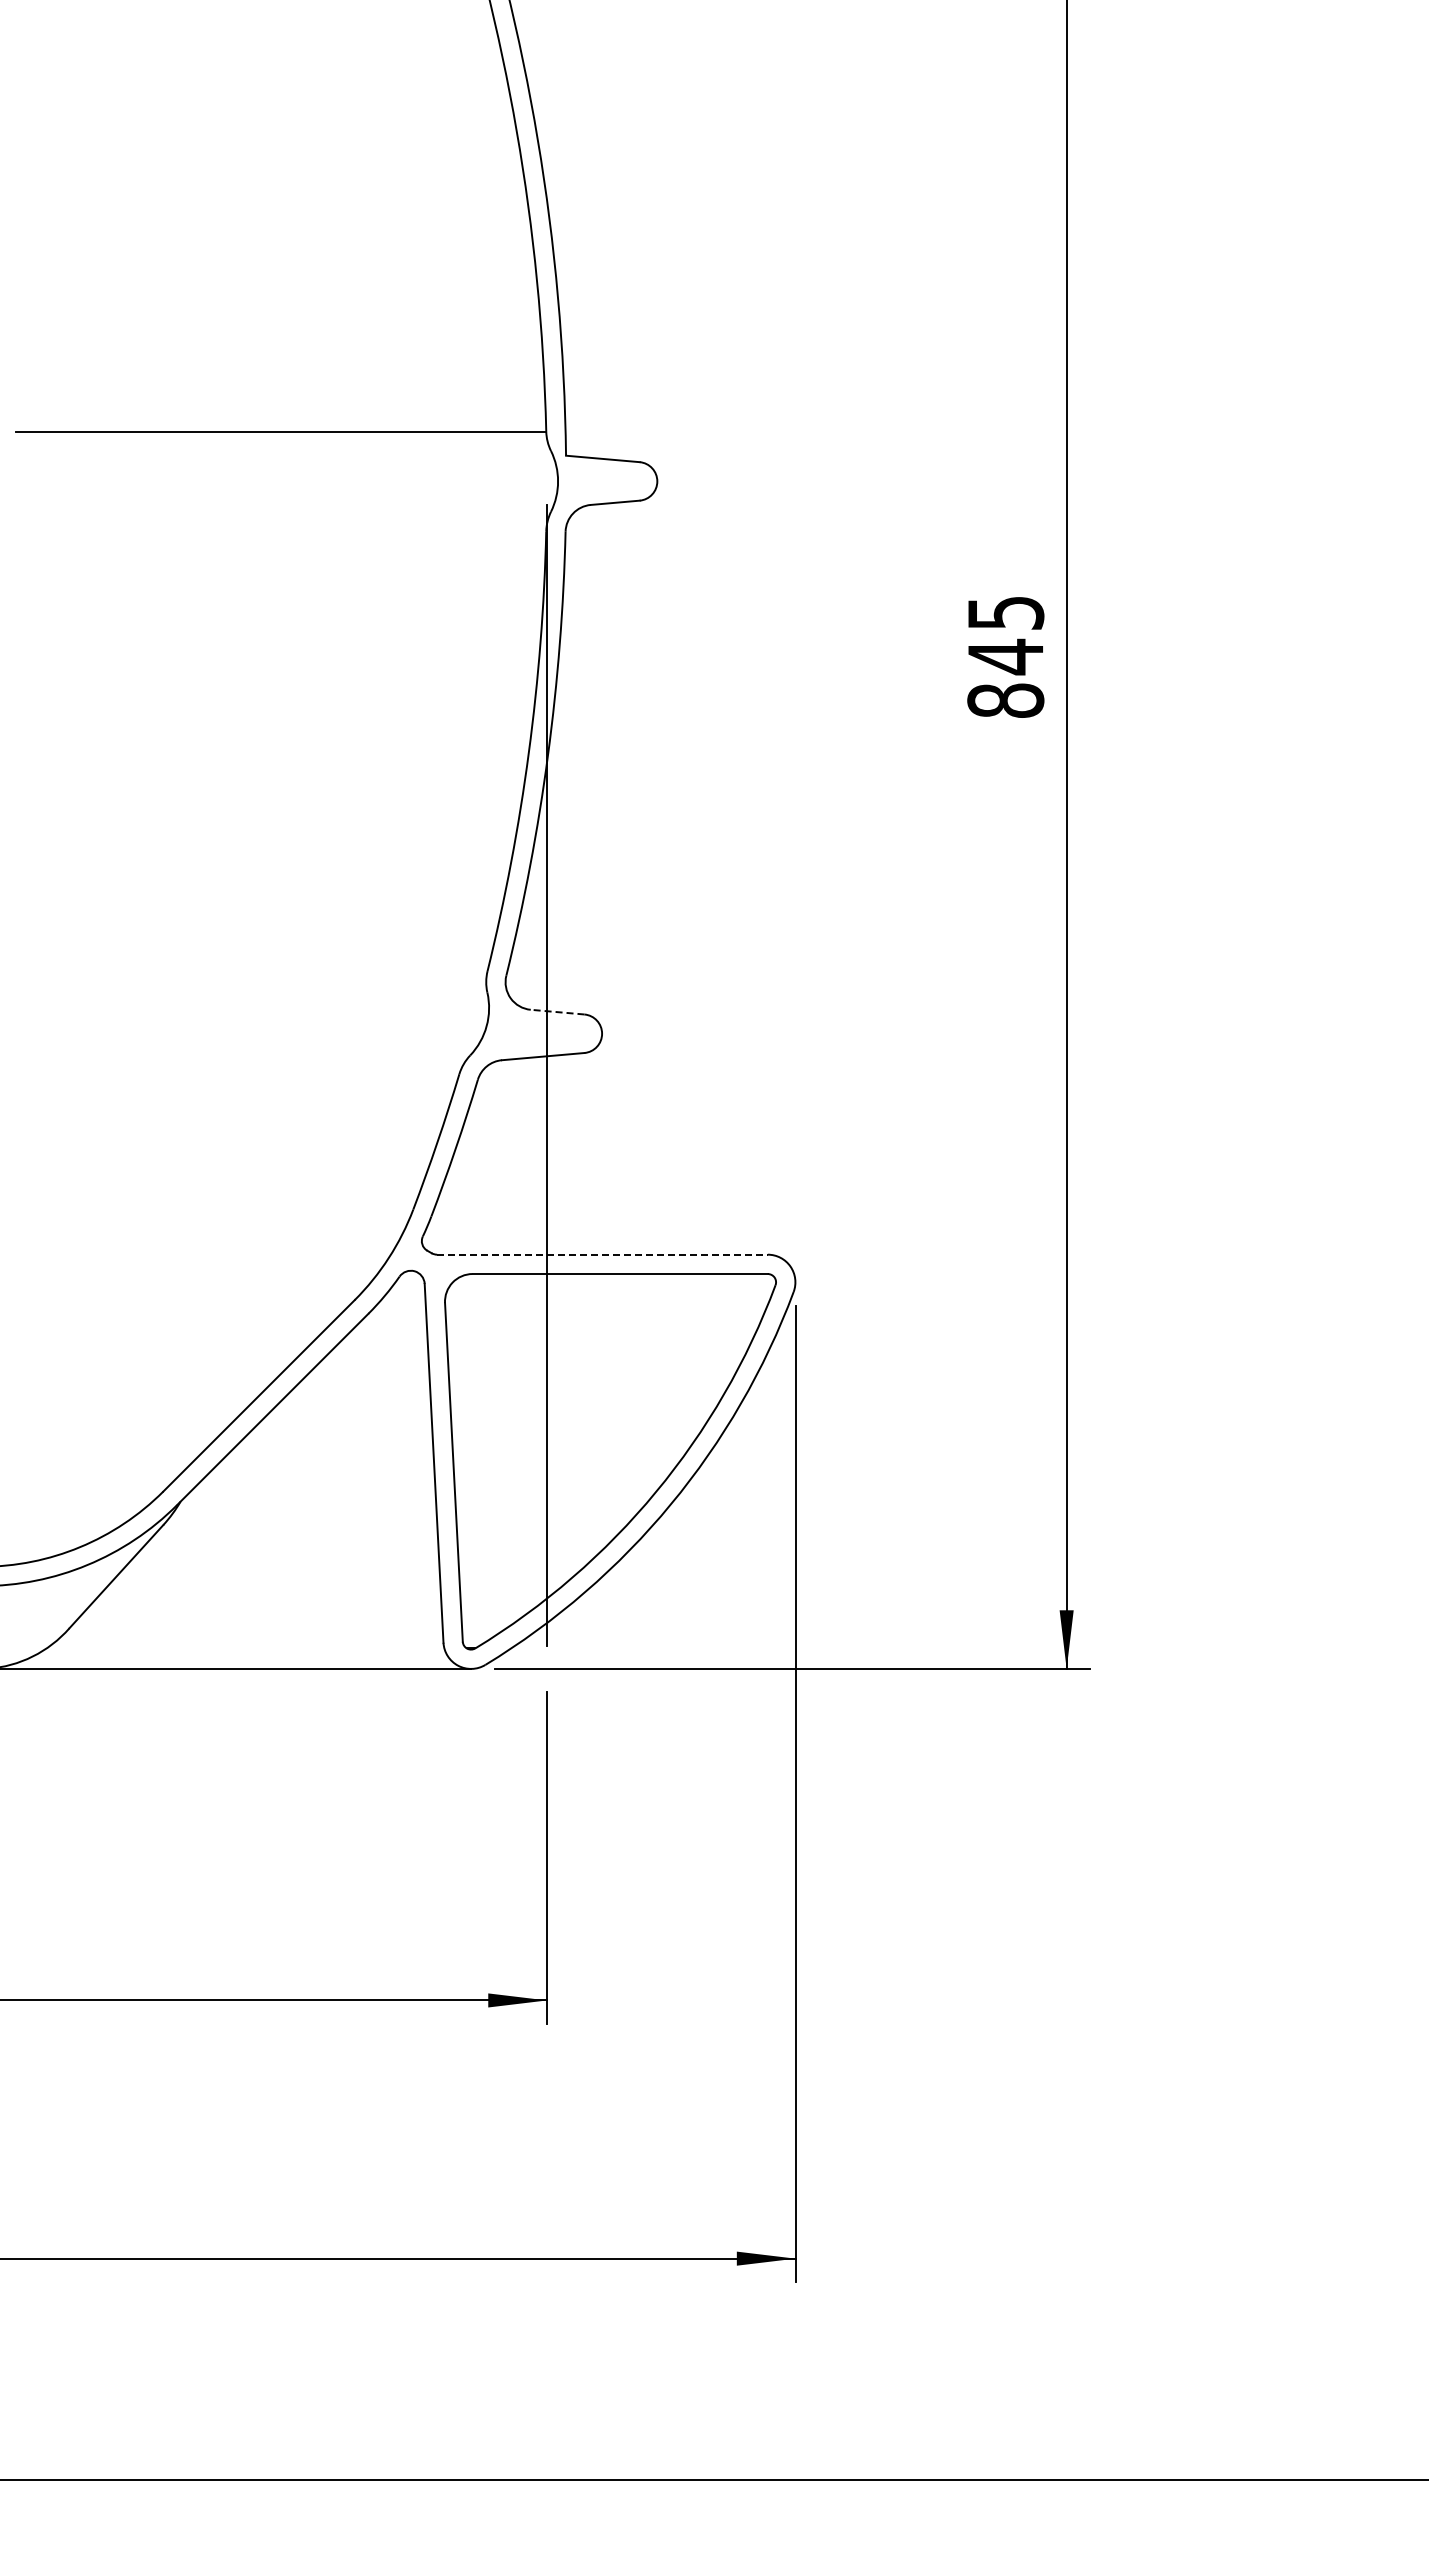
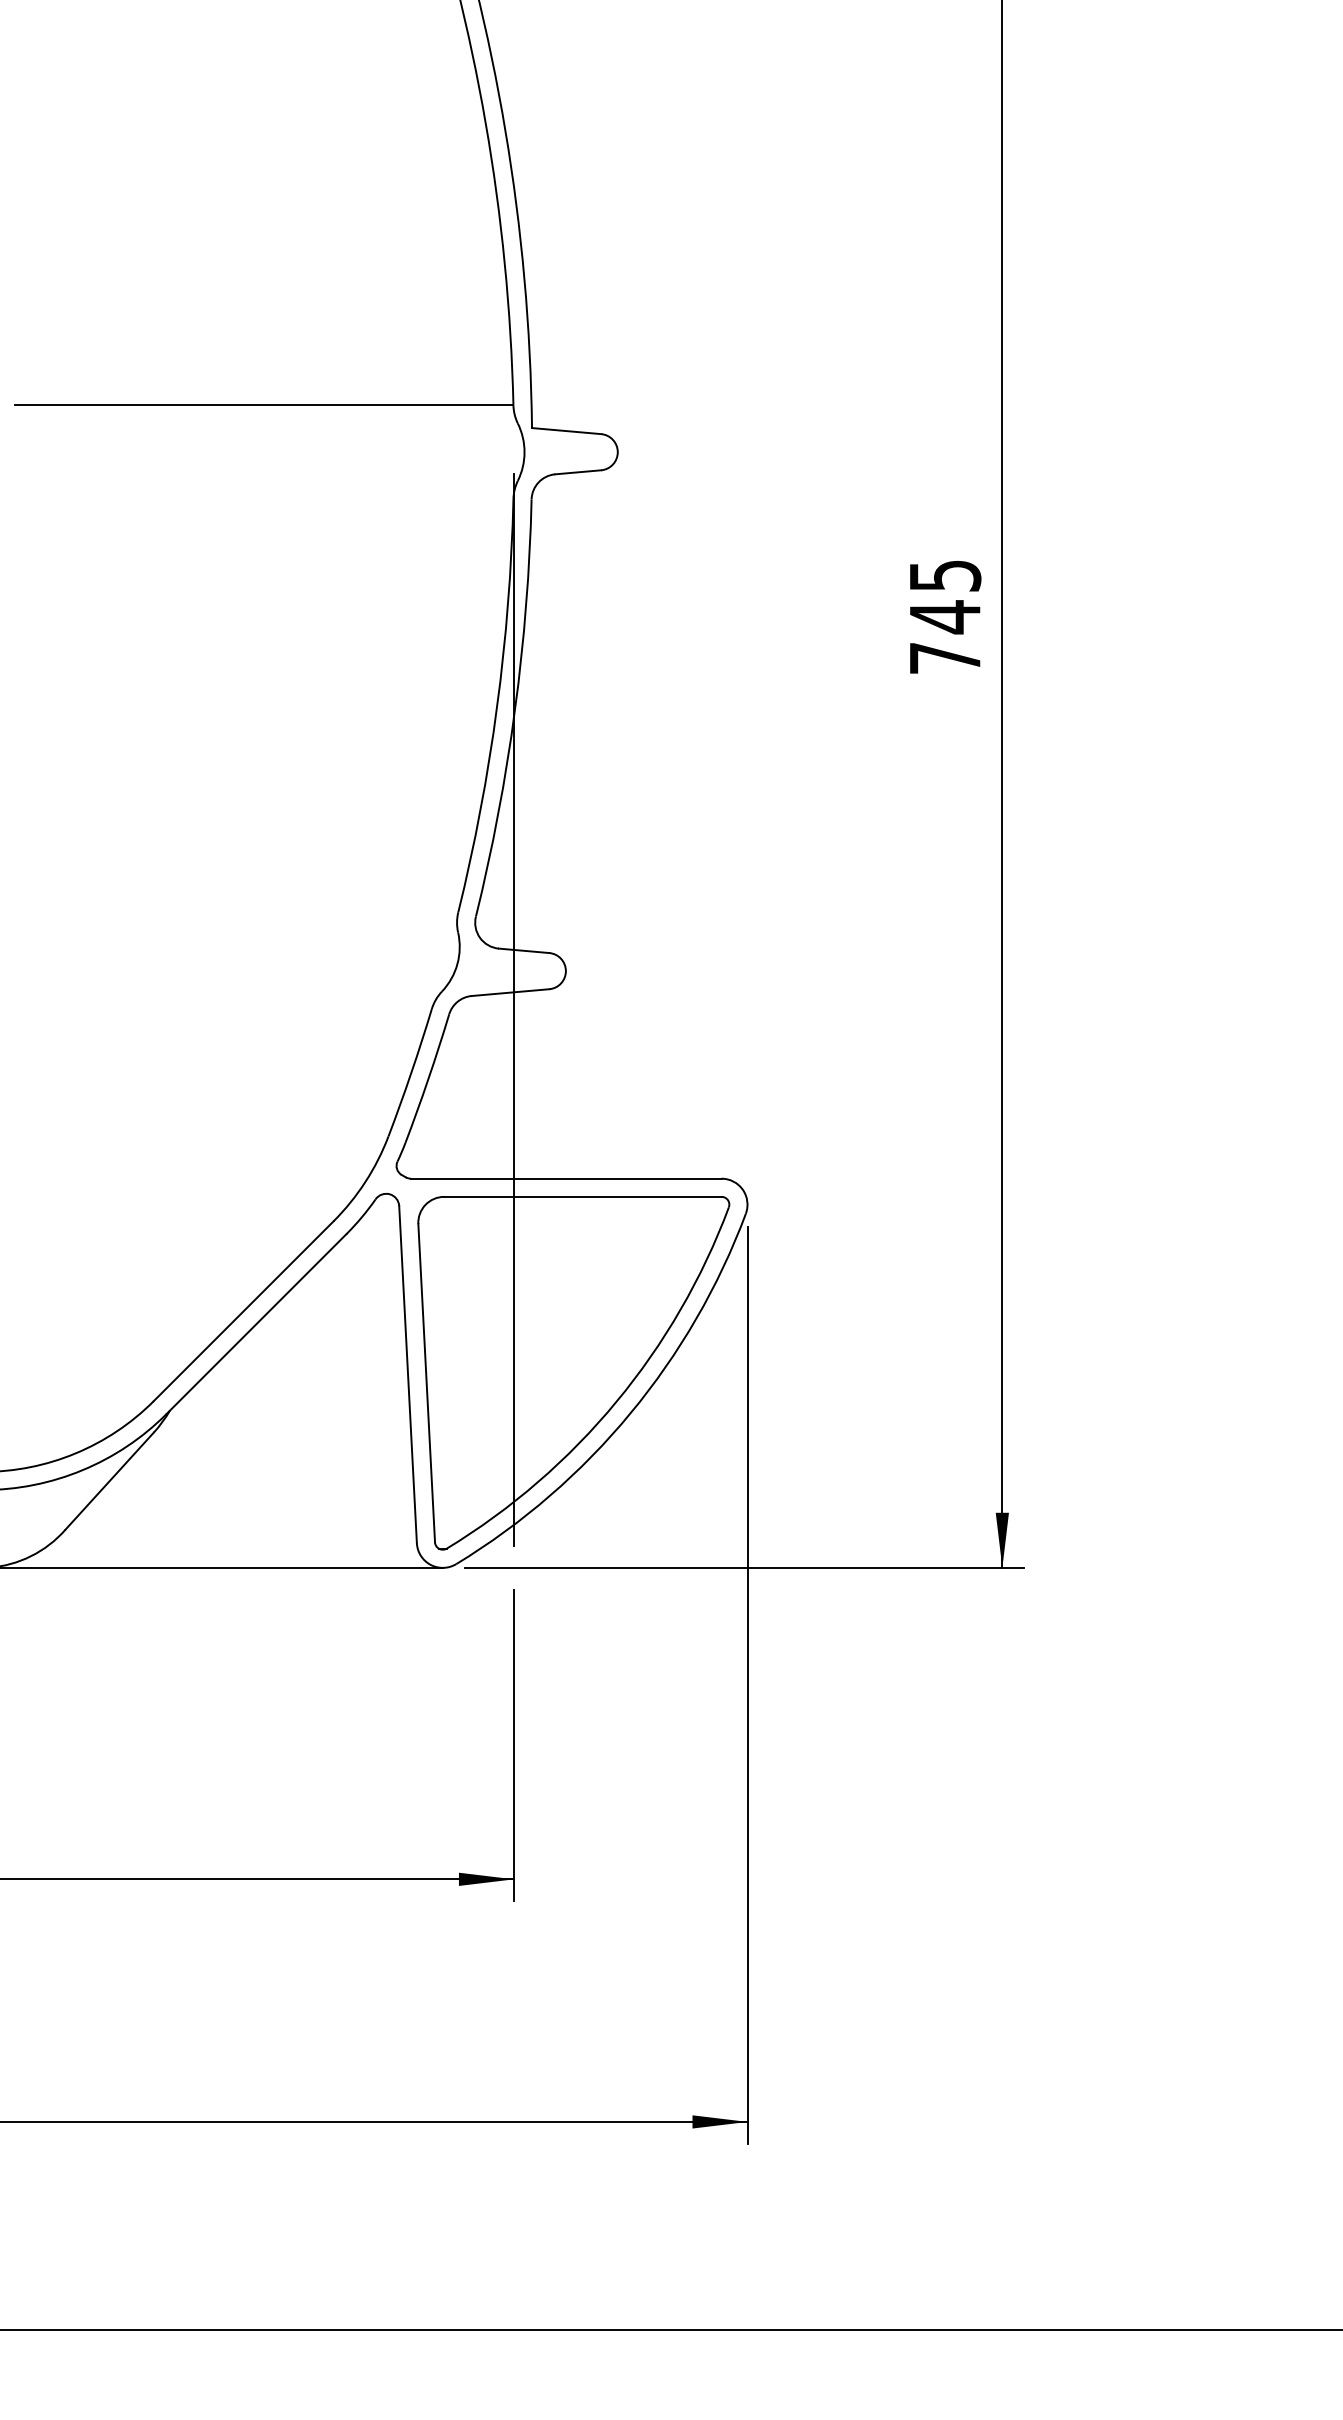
text: (1005, 700) -> (944, 658), 845 -> 745
line: (557, 1012) -> (523, 951), dashed -> solid
line: (602, 1254) -> (566, 1178), dashed -> solid

